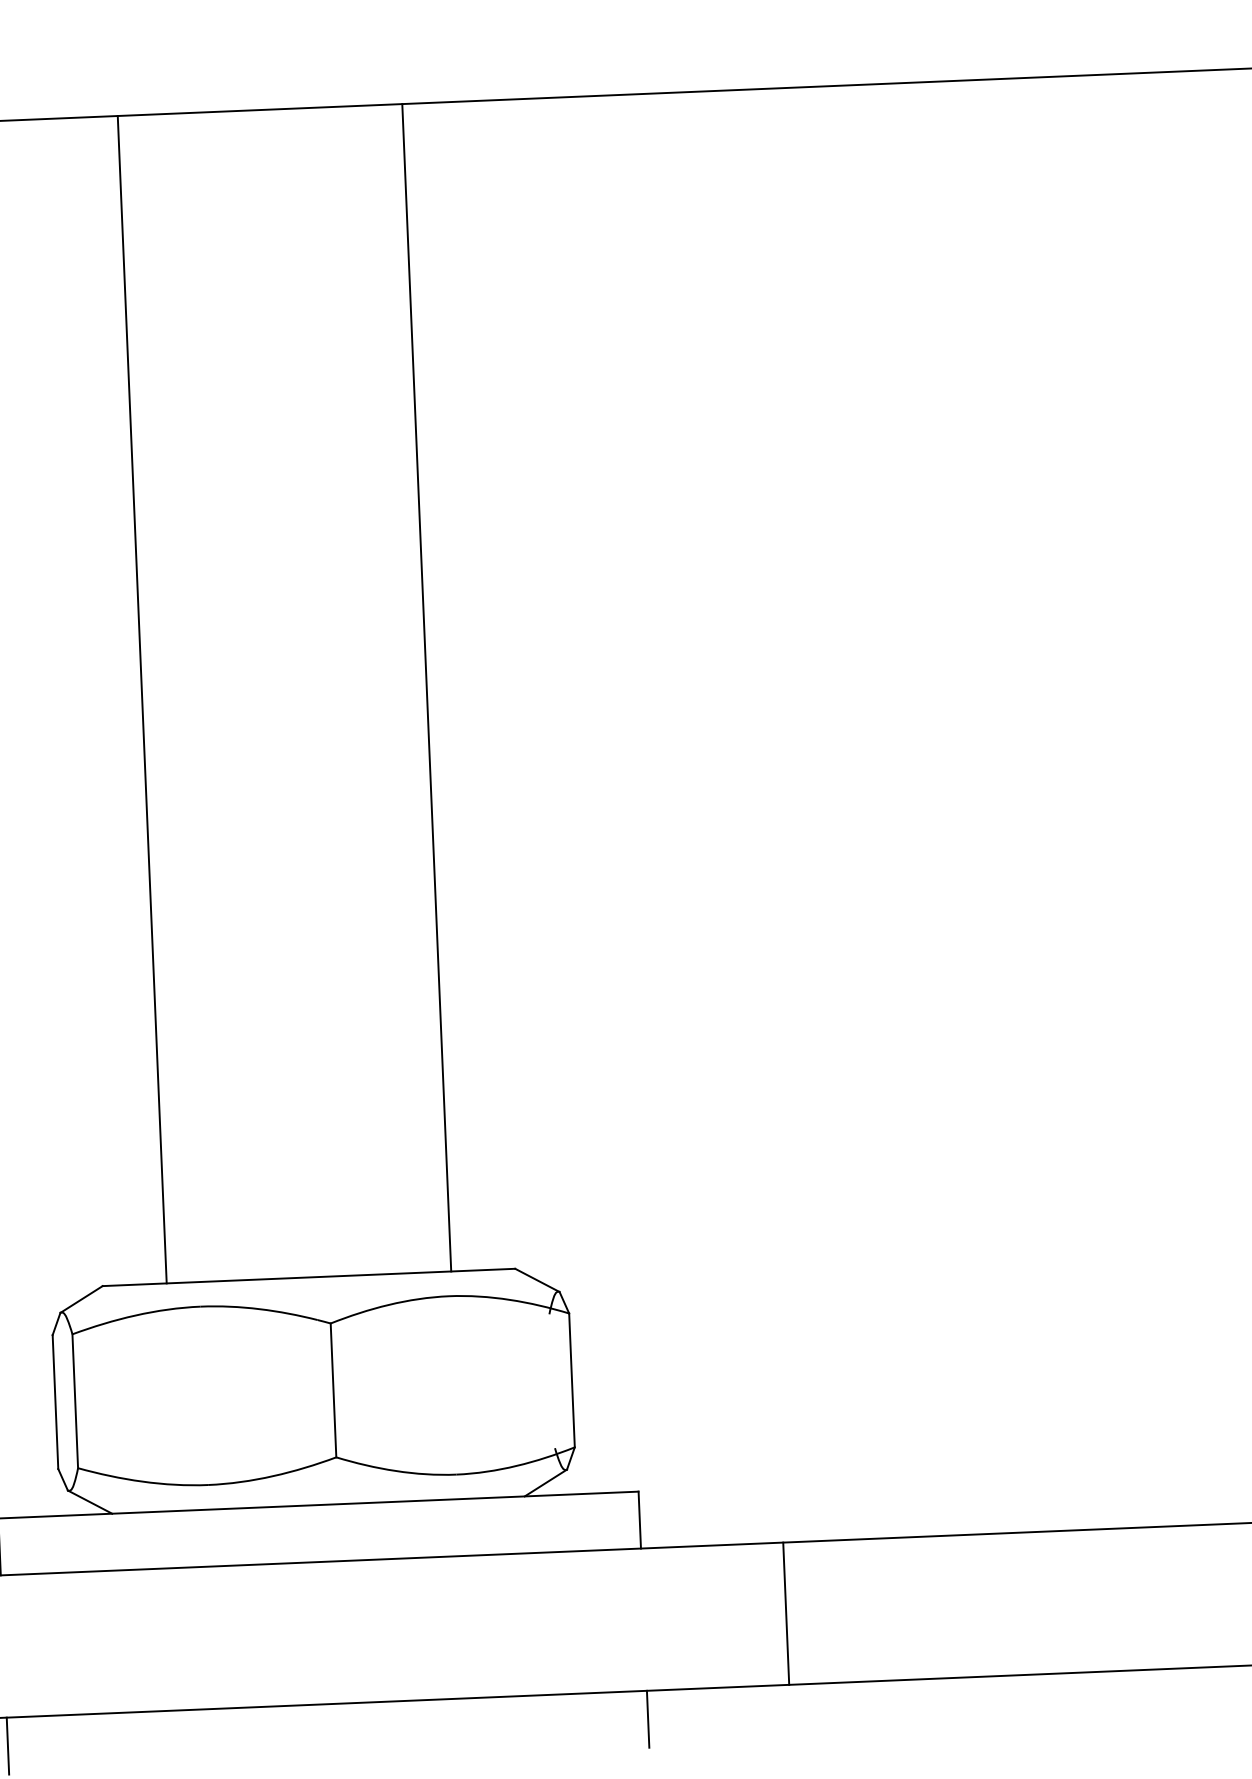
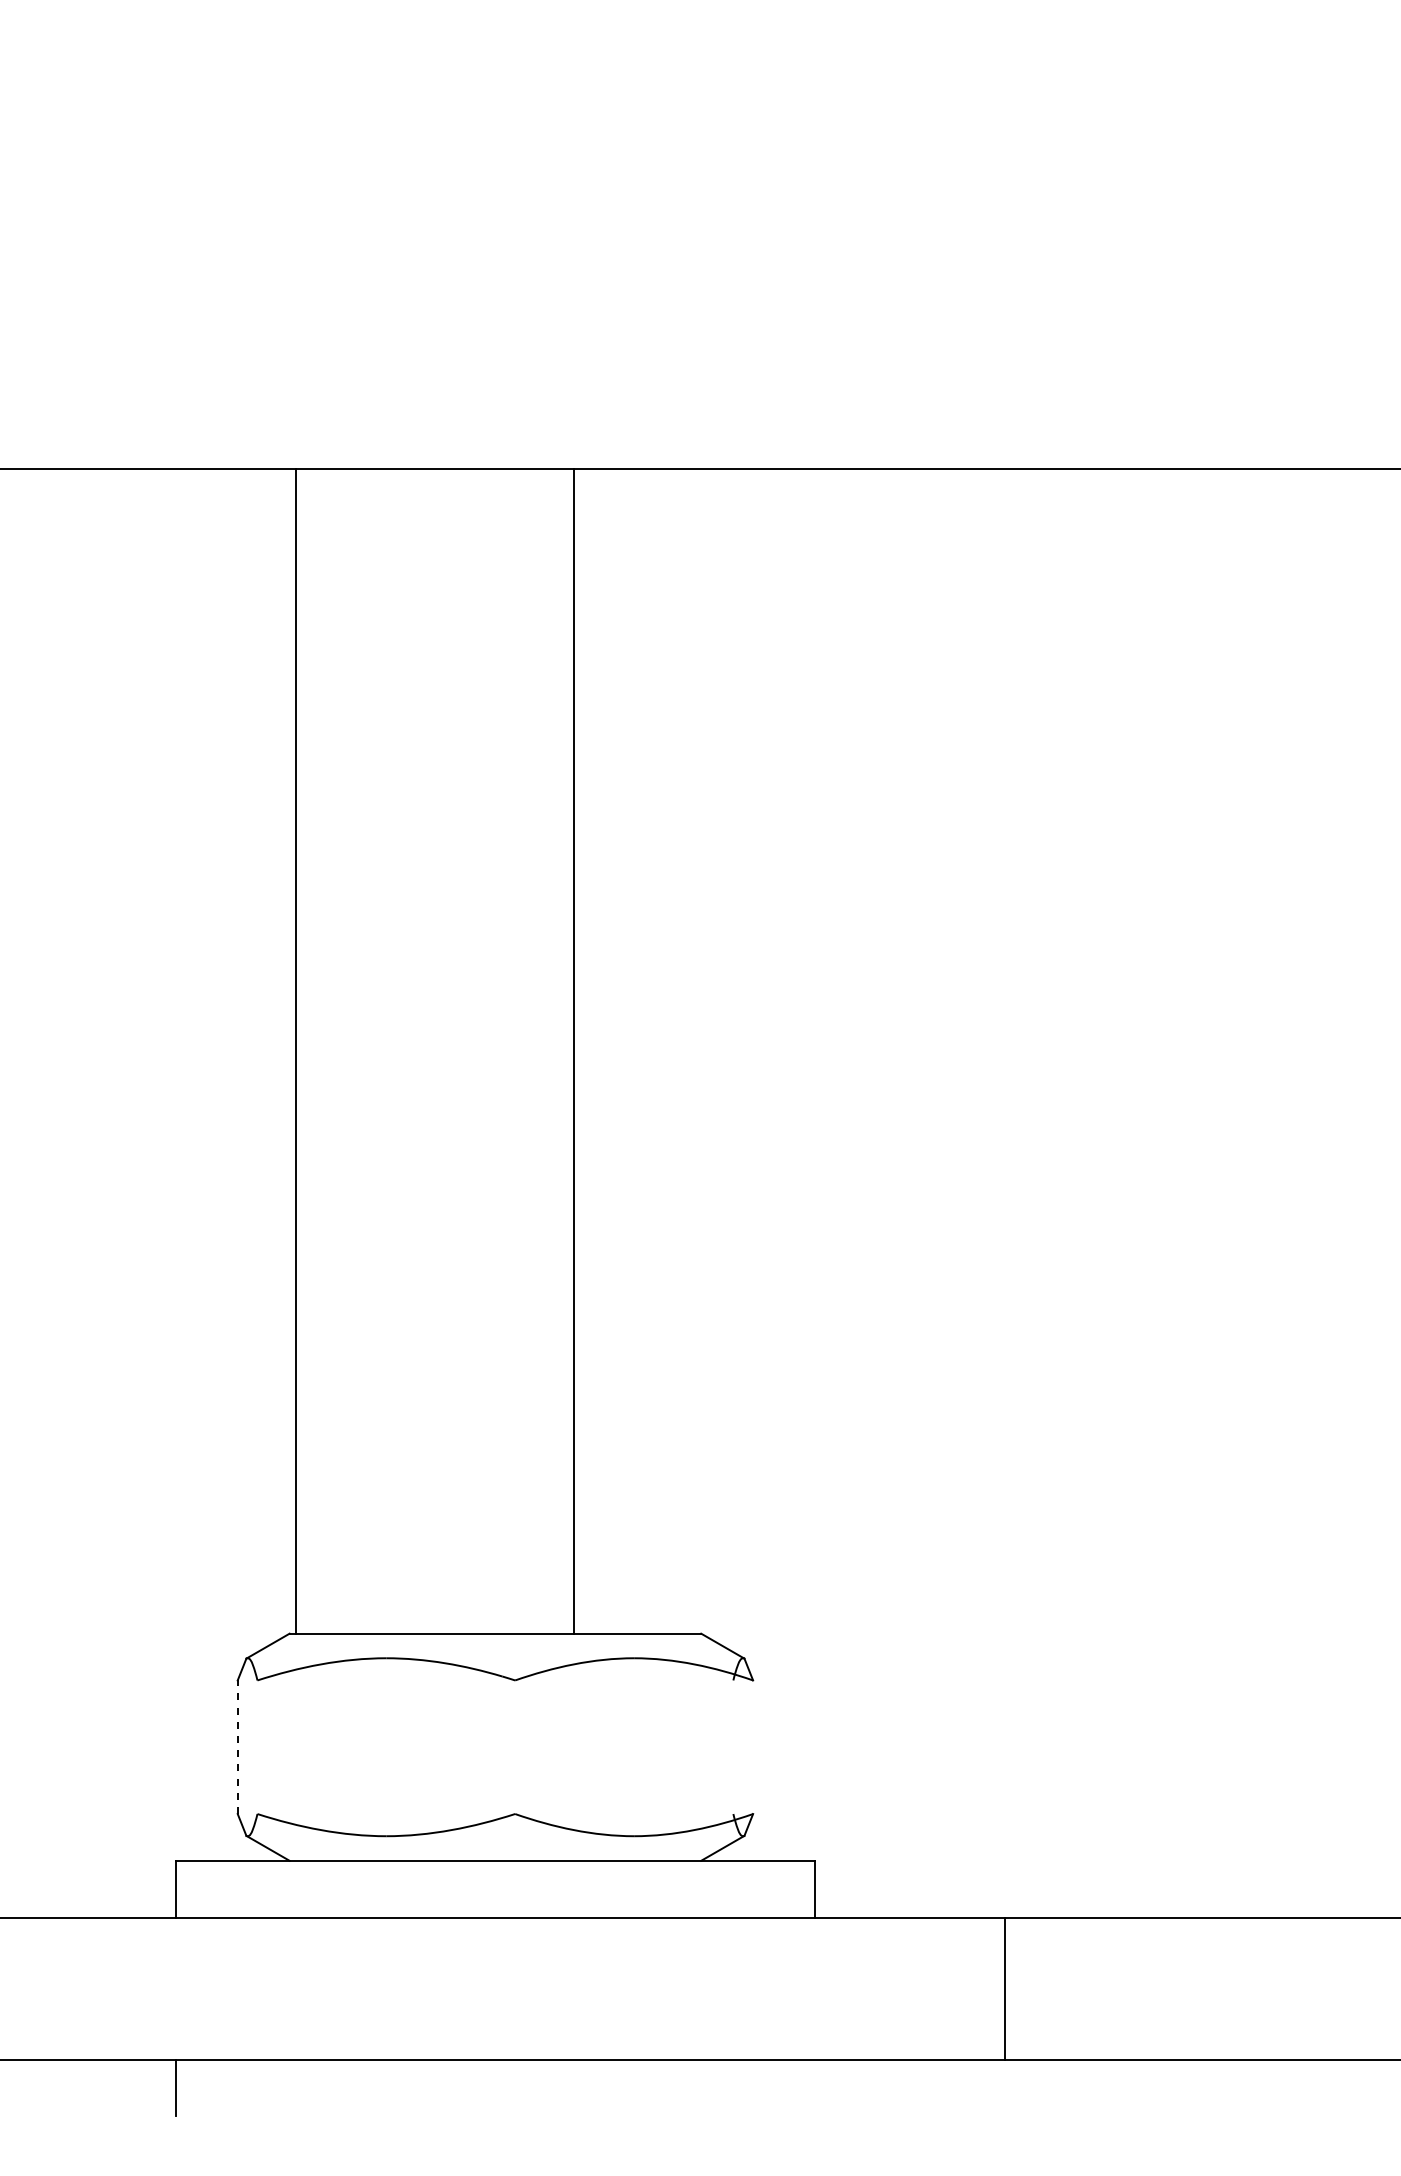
line: (426, 687) -> (574, 1050), moved
line: (142, 698) -> (296, 1050), moved
line: (572, 1380) -> (753, 1747), removed
line: (333, 1390) -> (515, 1747), removed
line: (75, 1401) -> (257, 1747), removed
line: (55, 1402) -> (237, 1747), solid -> dashed
line: (785, 1613) -> (1004, 1988), moved
line: (647, 1718) -> (814, 2087), removed

